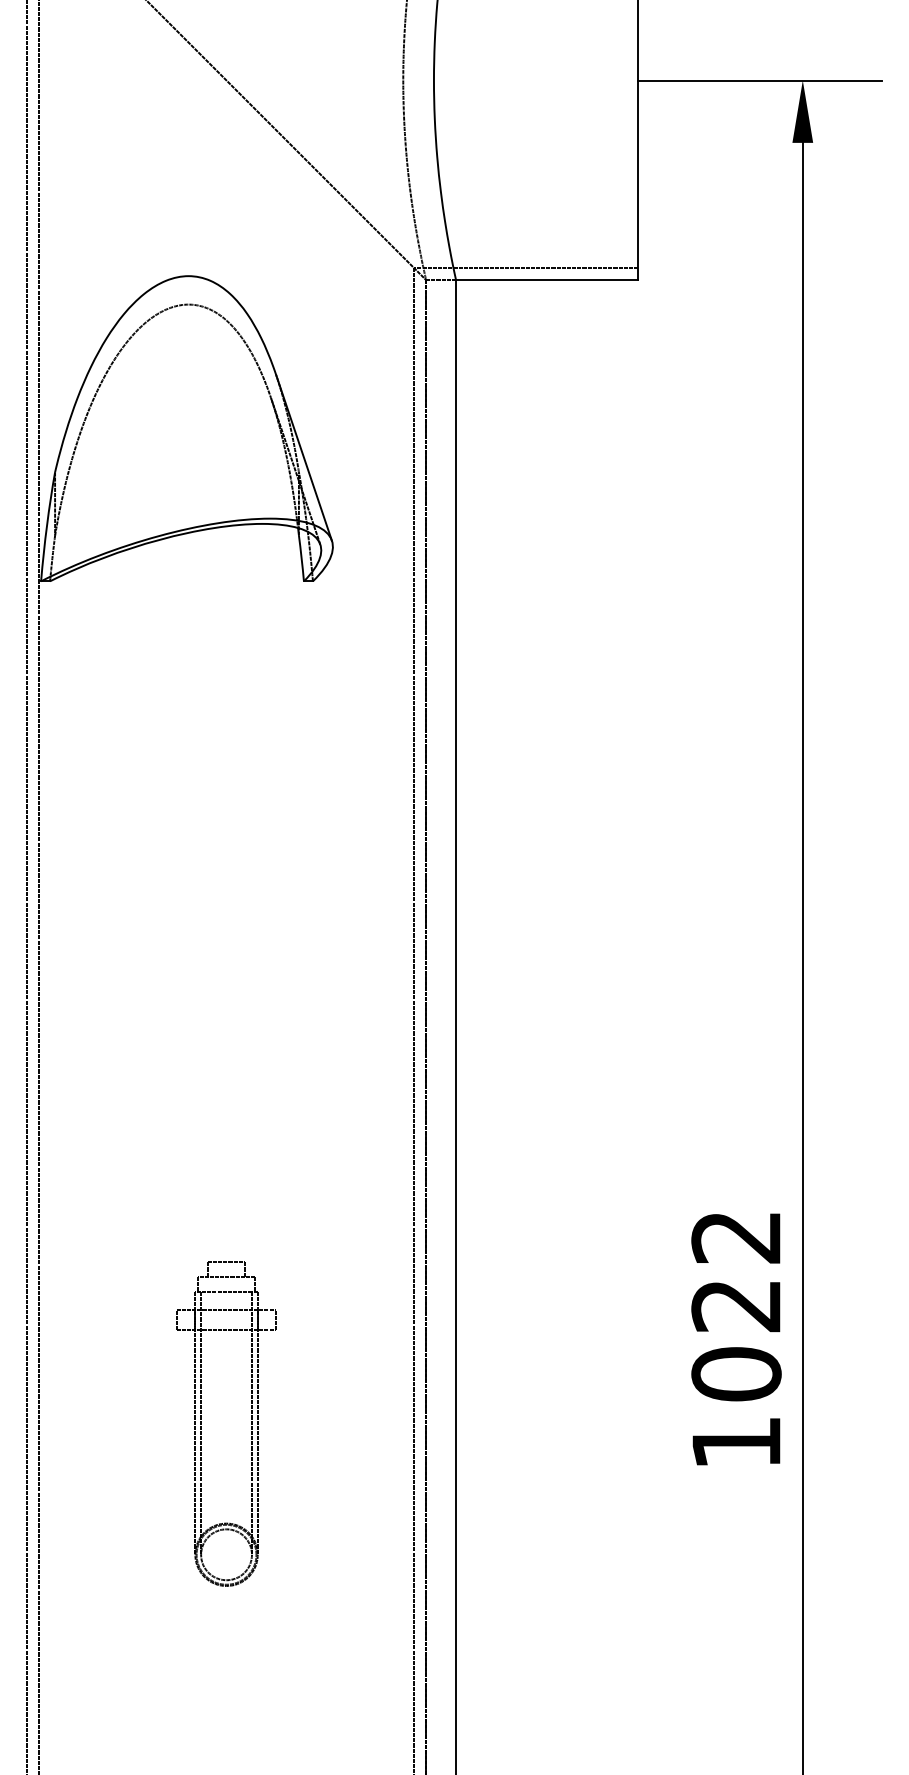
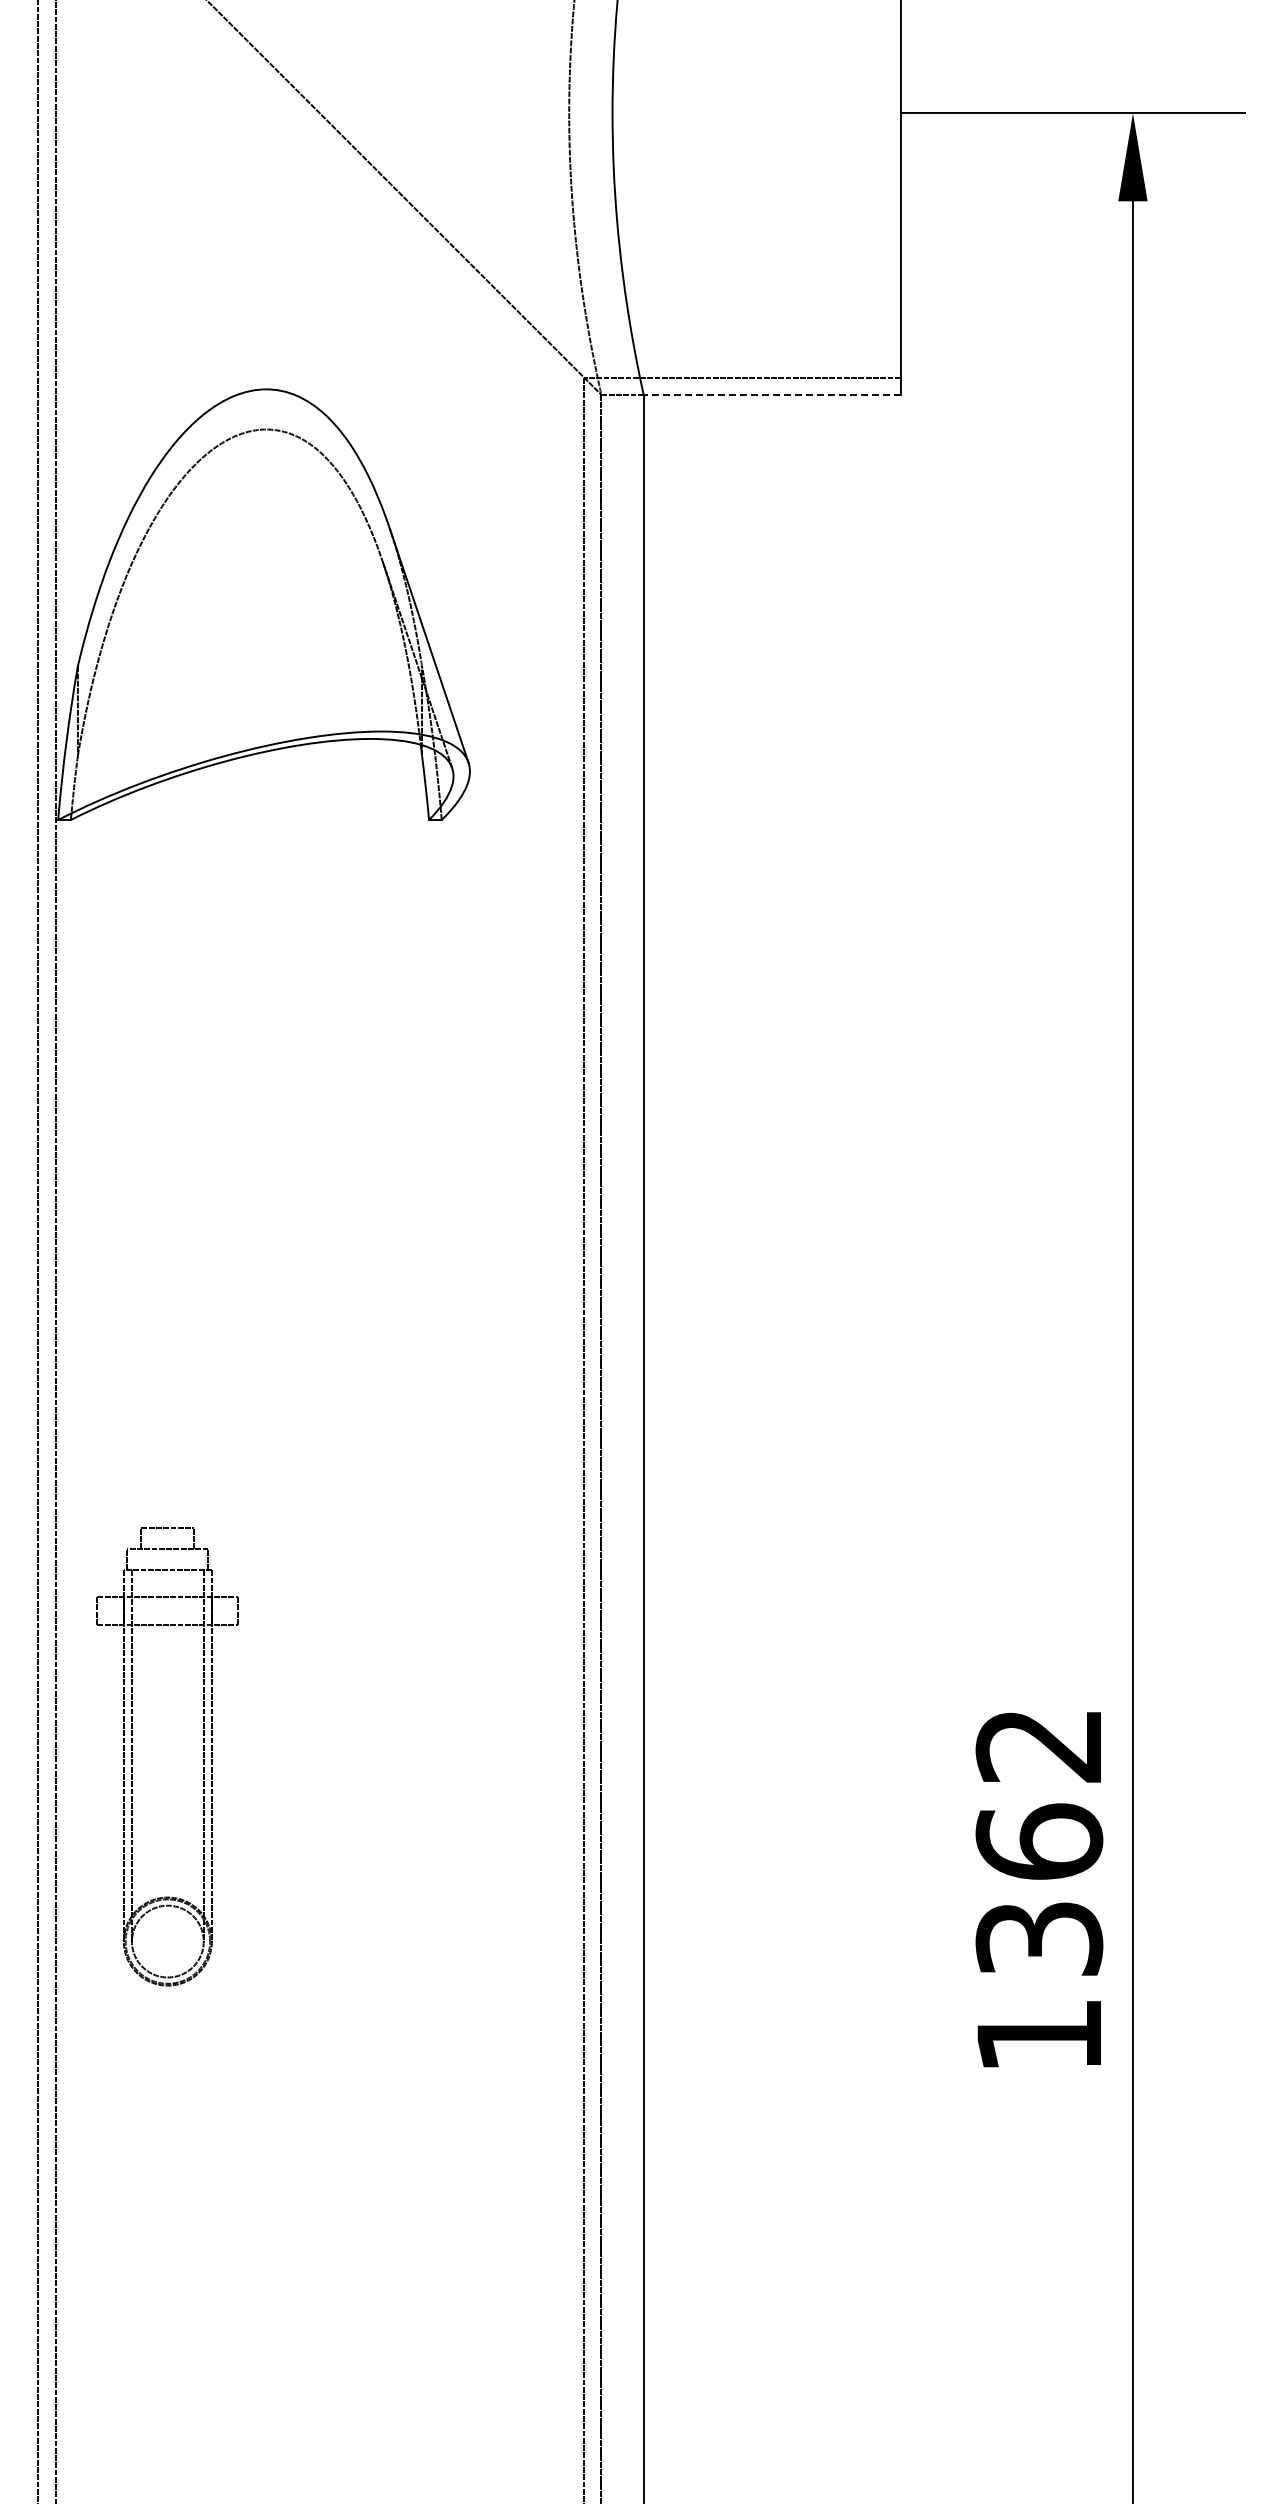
line: (546, 279) -> (771, 394), solid -> dashed
text: (736, 1340) -> (1039, 1890), 1022 -> 1362
part: (201, 1423) -> (132, 1756), moved

